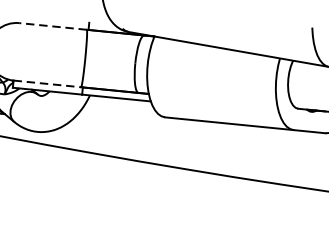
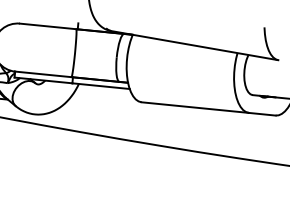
line: (52, 26) -> (47, 26), dashed -> solid
line: (47, 84) -> (43, 74), dashed -> solid

